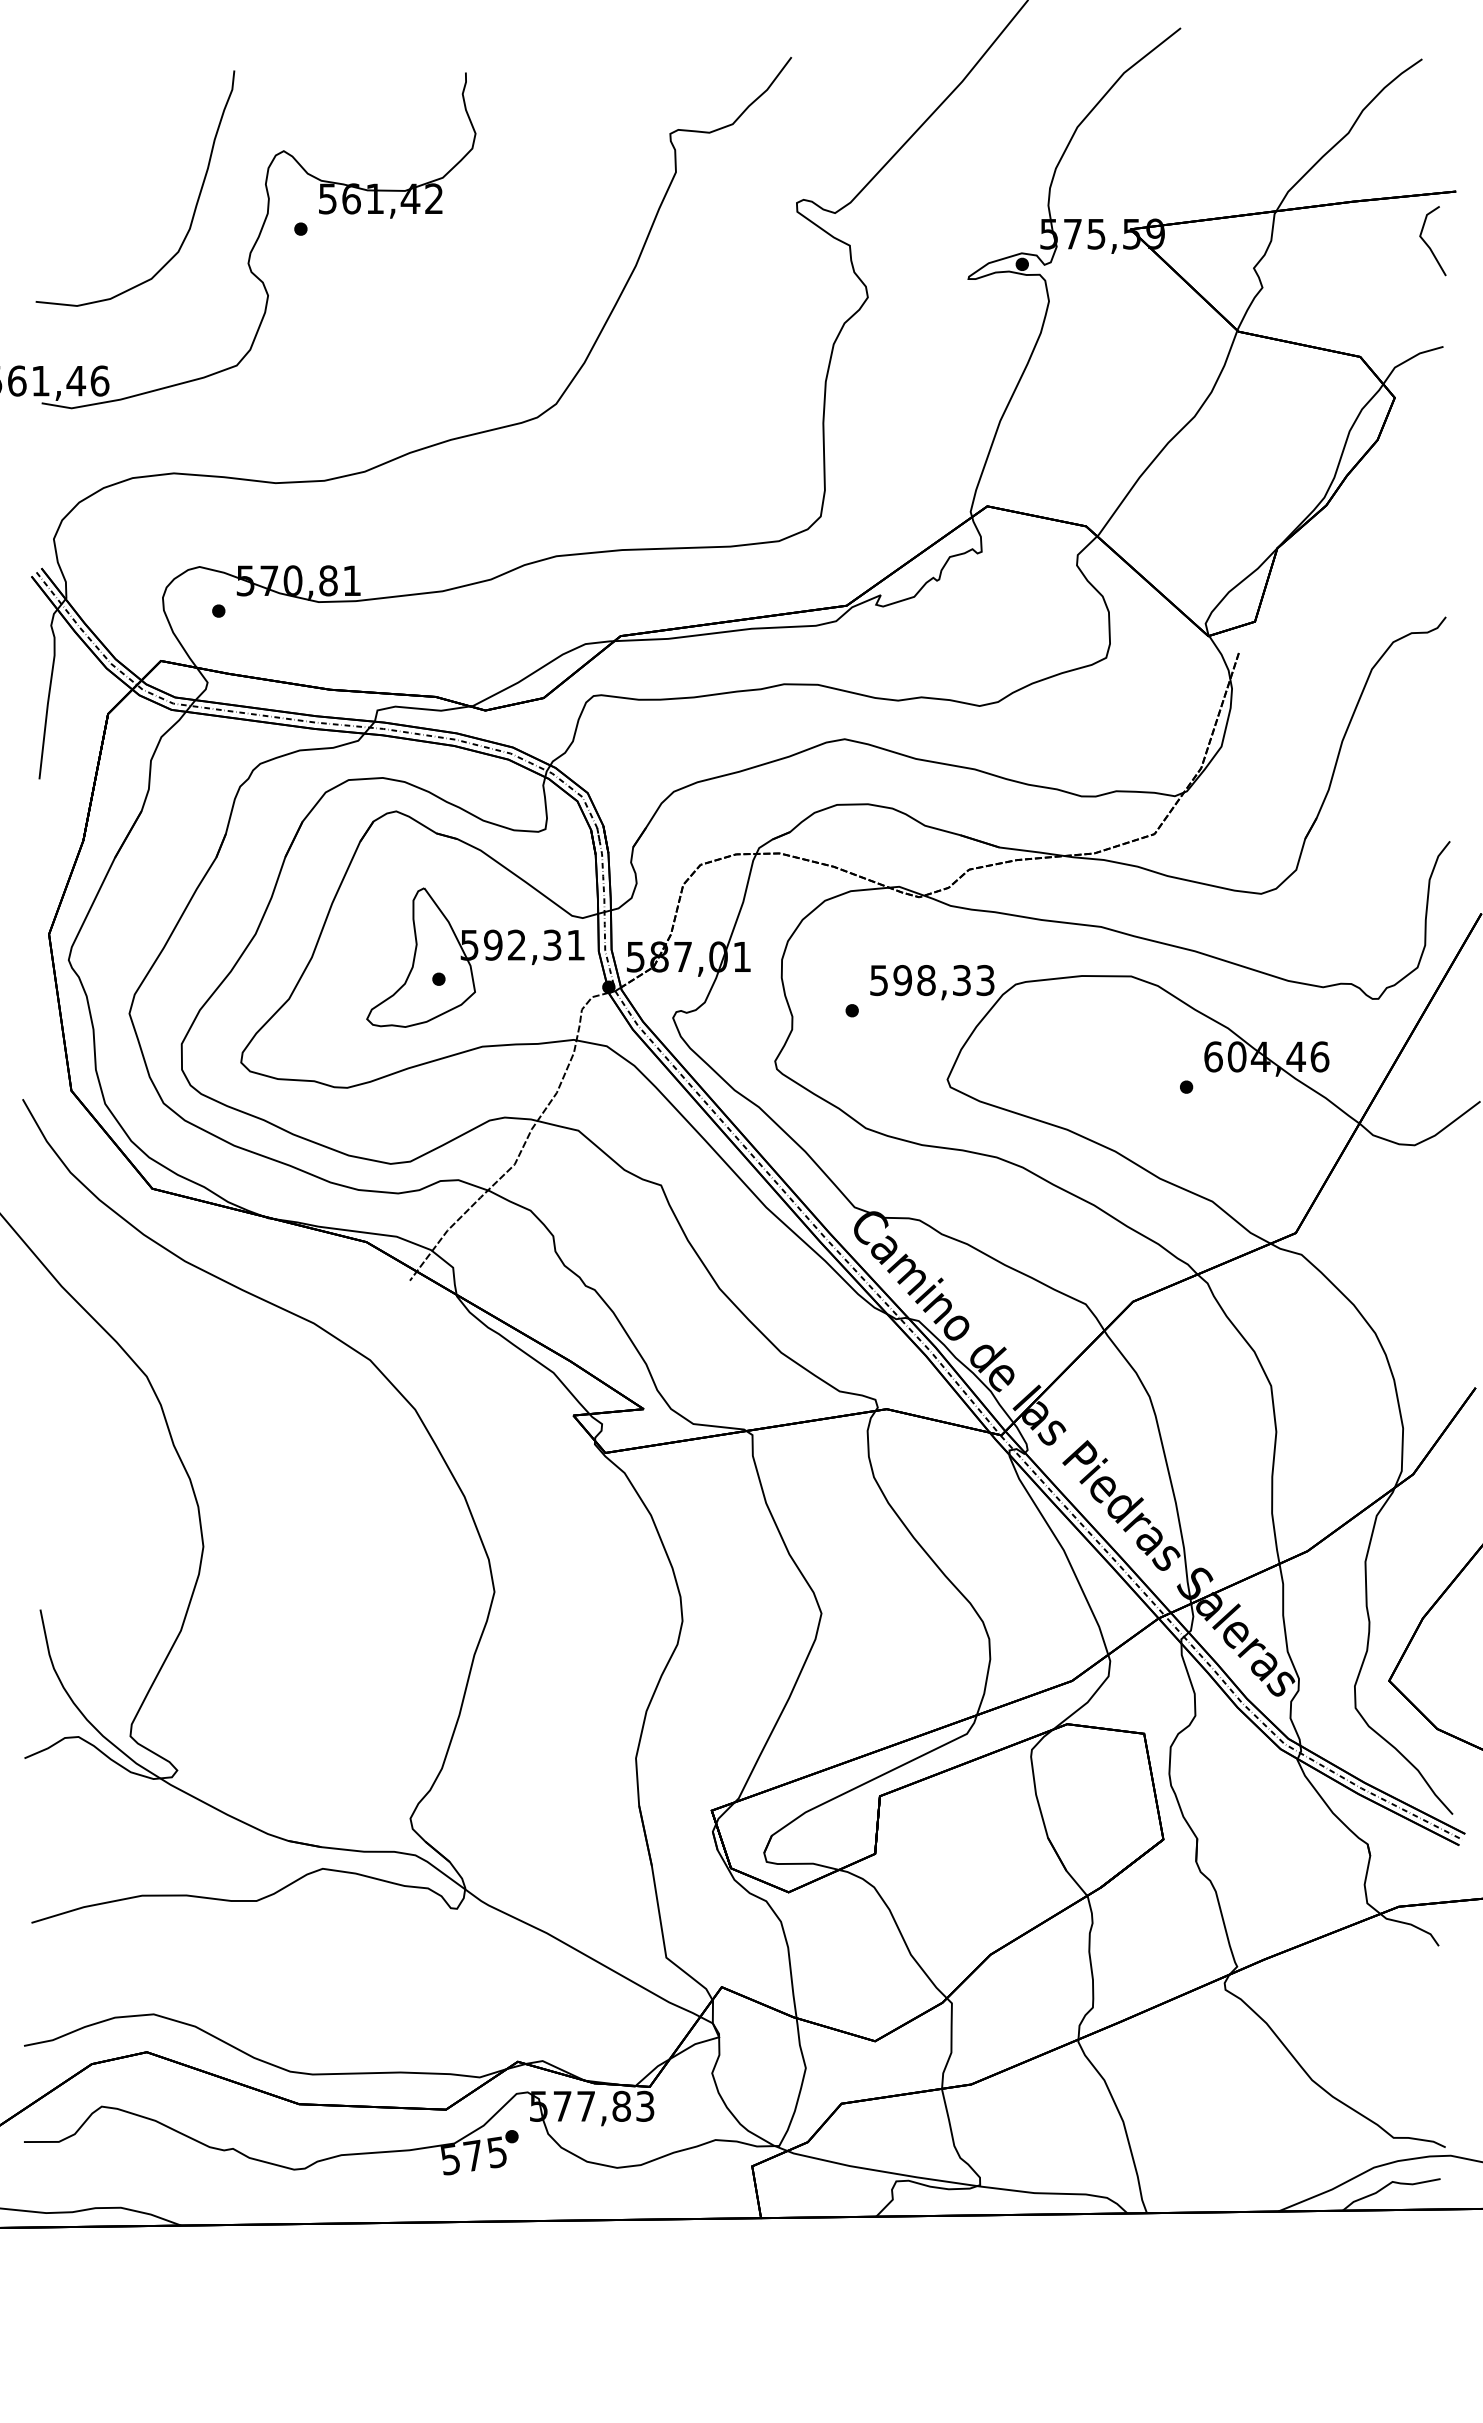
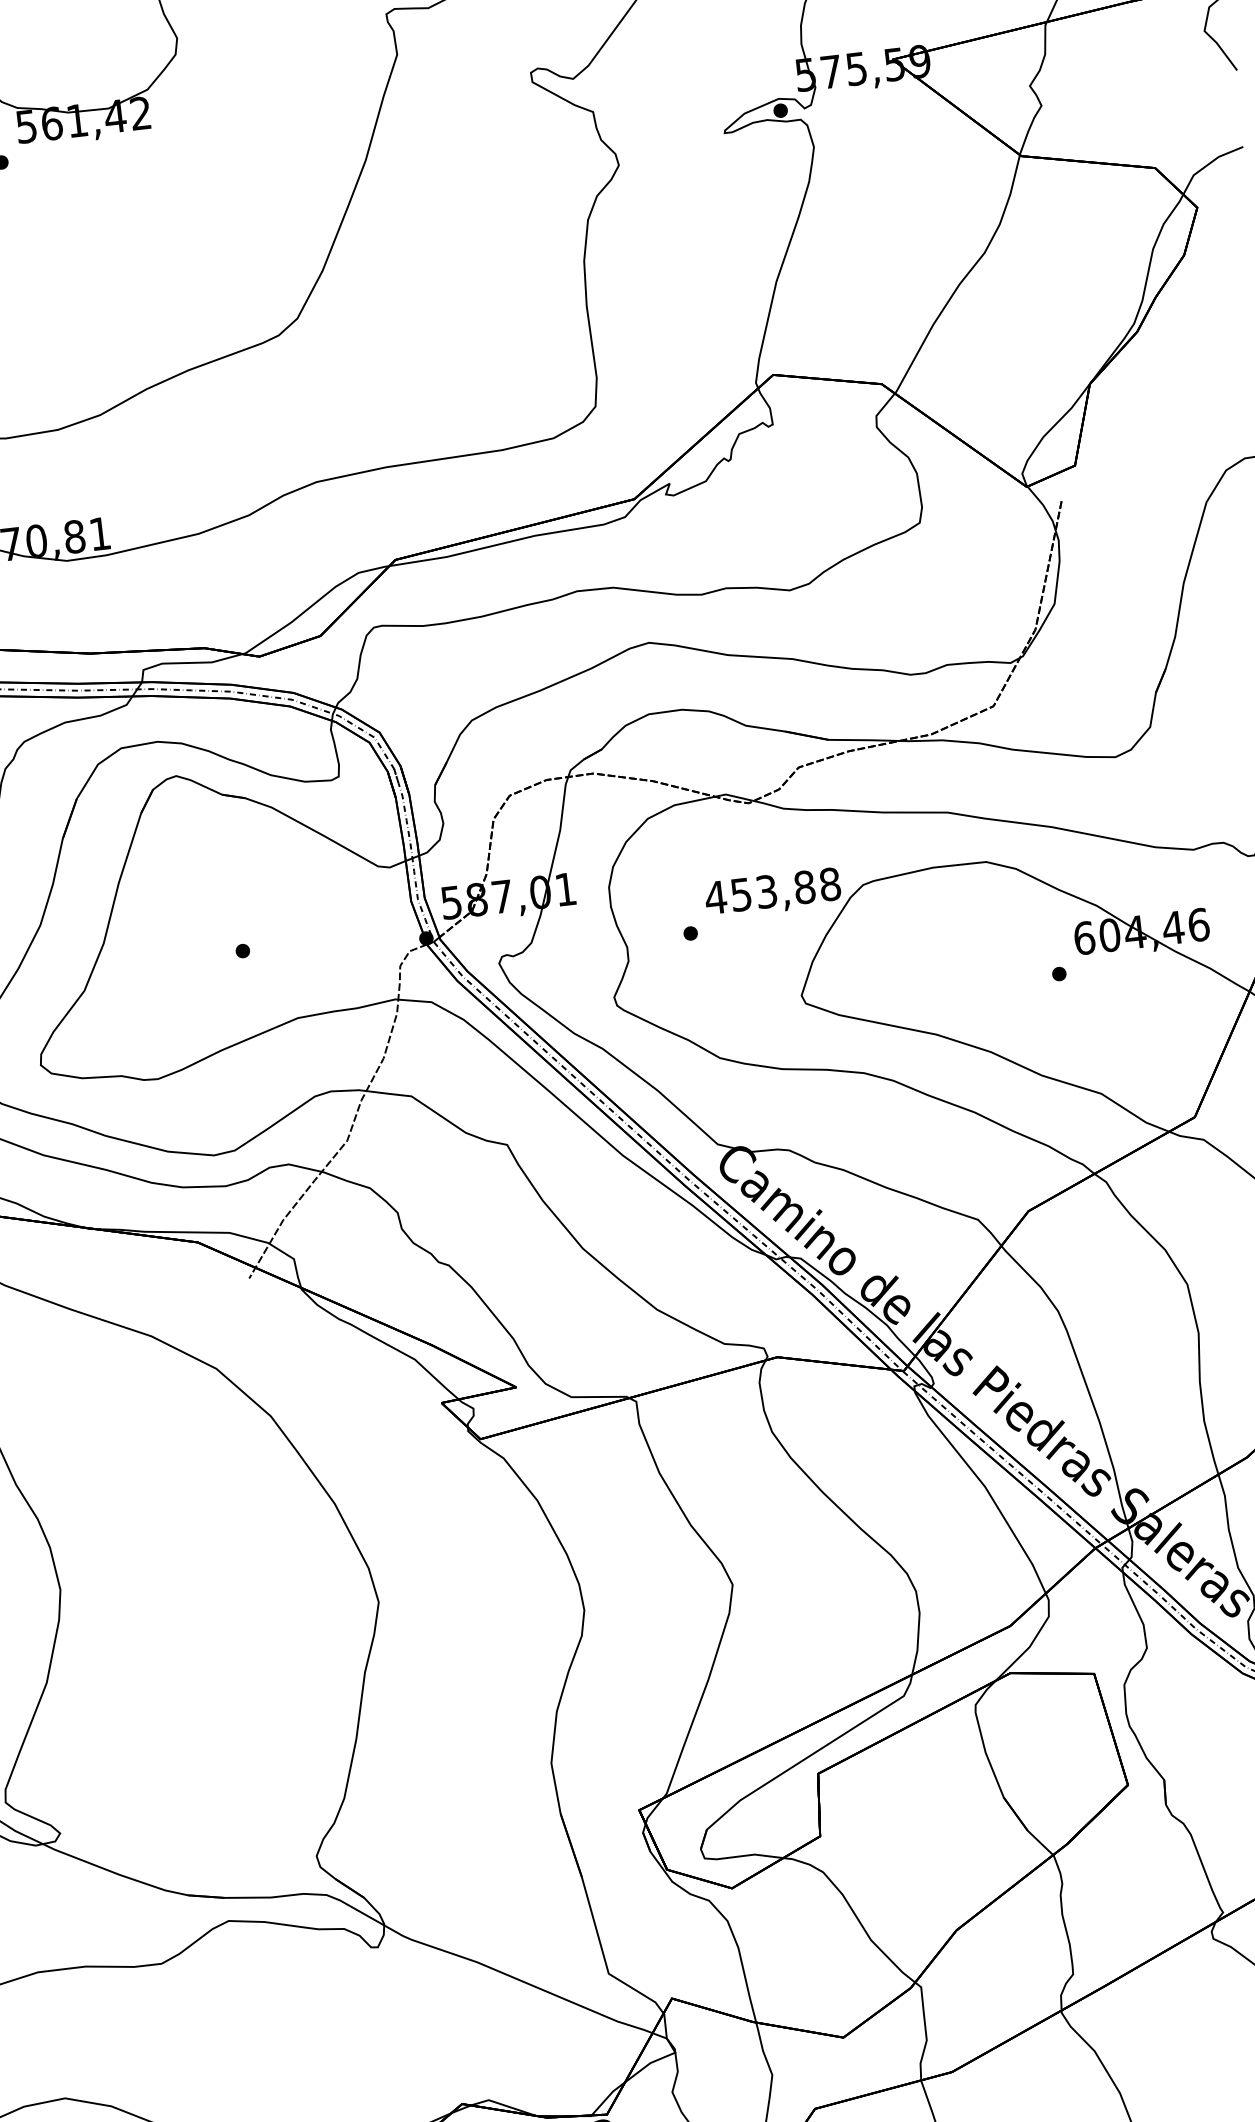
part: (475, 957) -> (279, 923), removed
text: (931, 980) -> (772, 891), 598,33 -> 453,88

